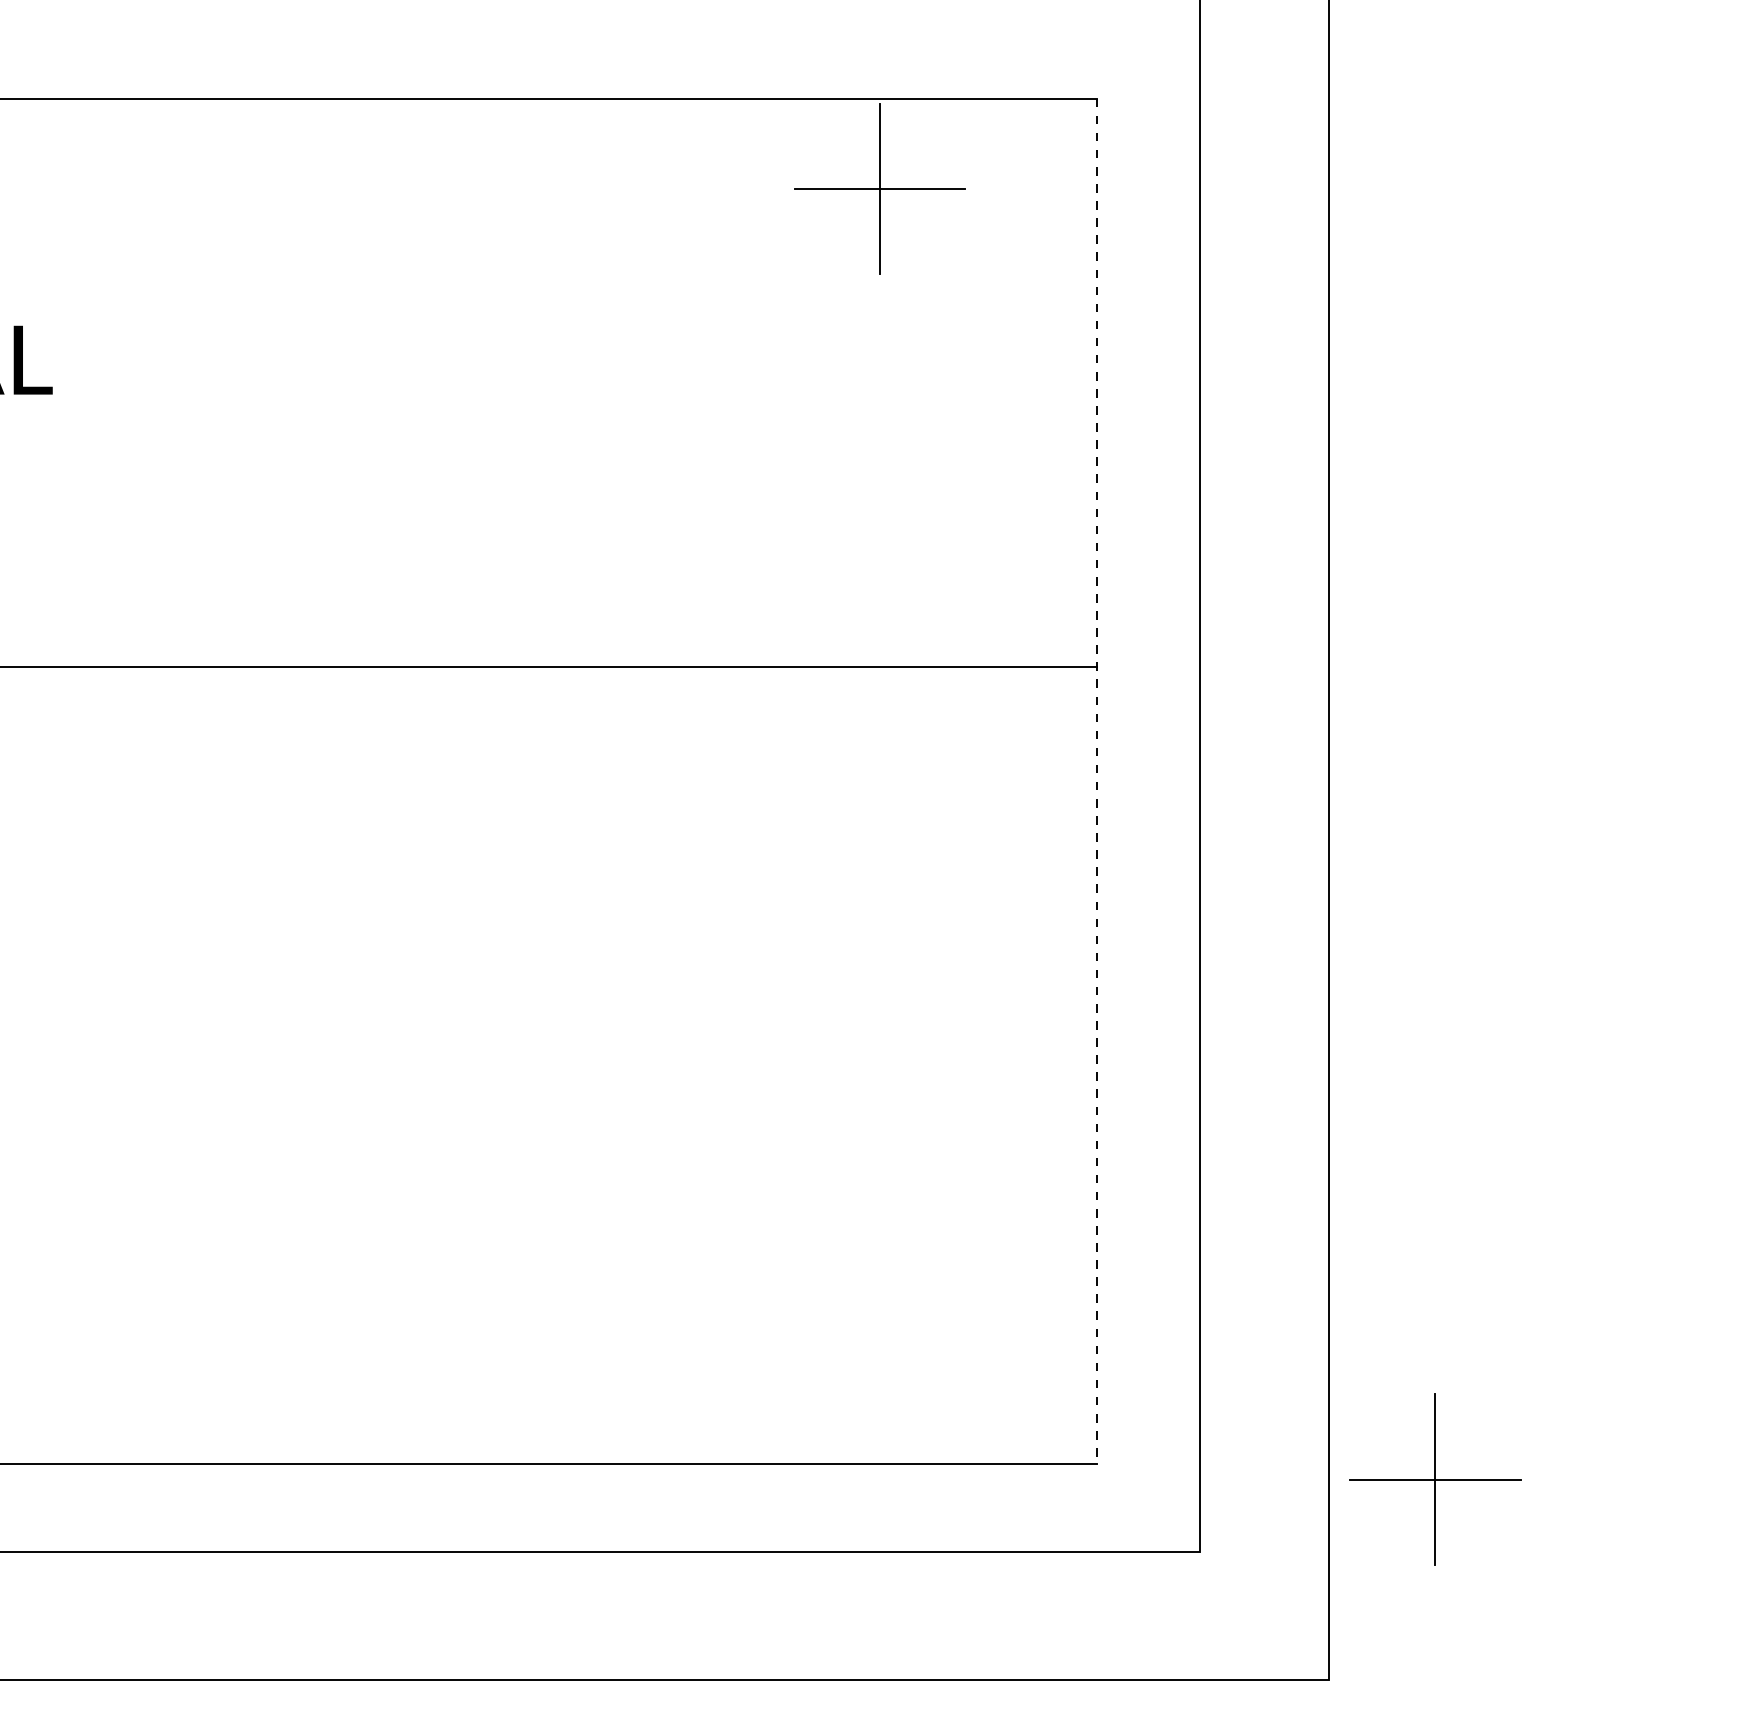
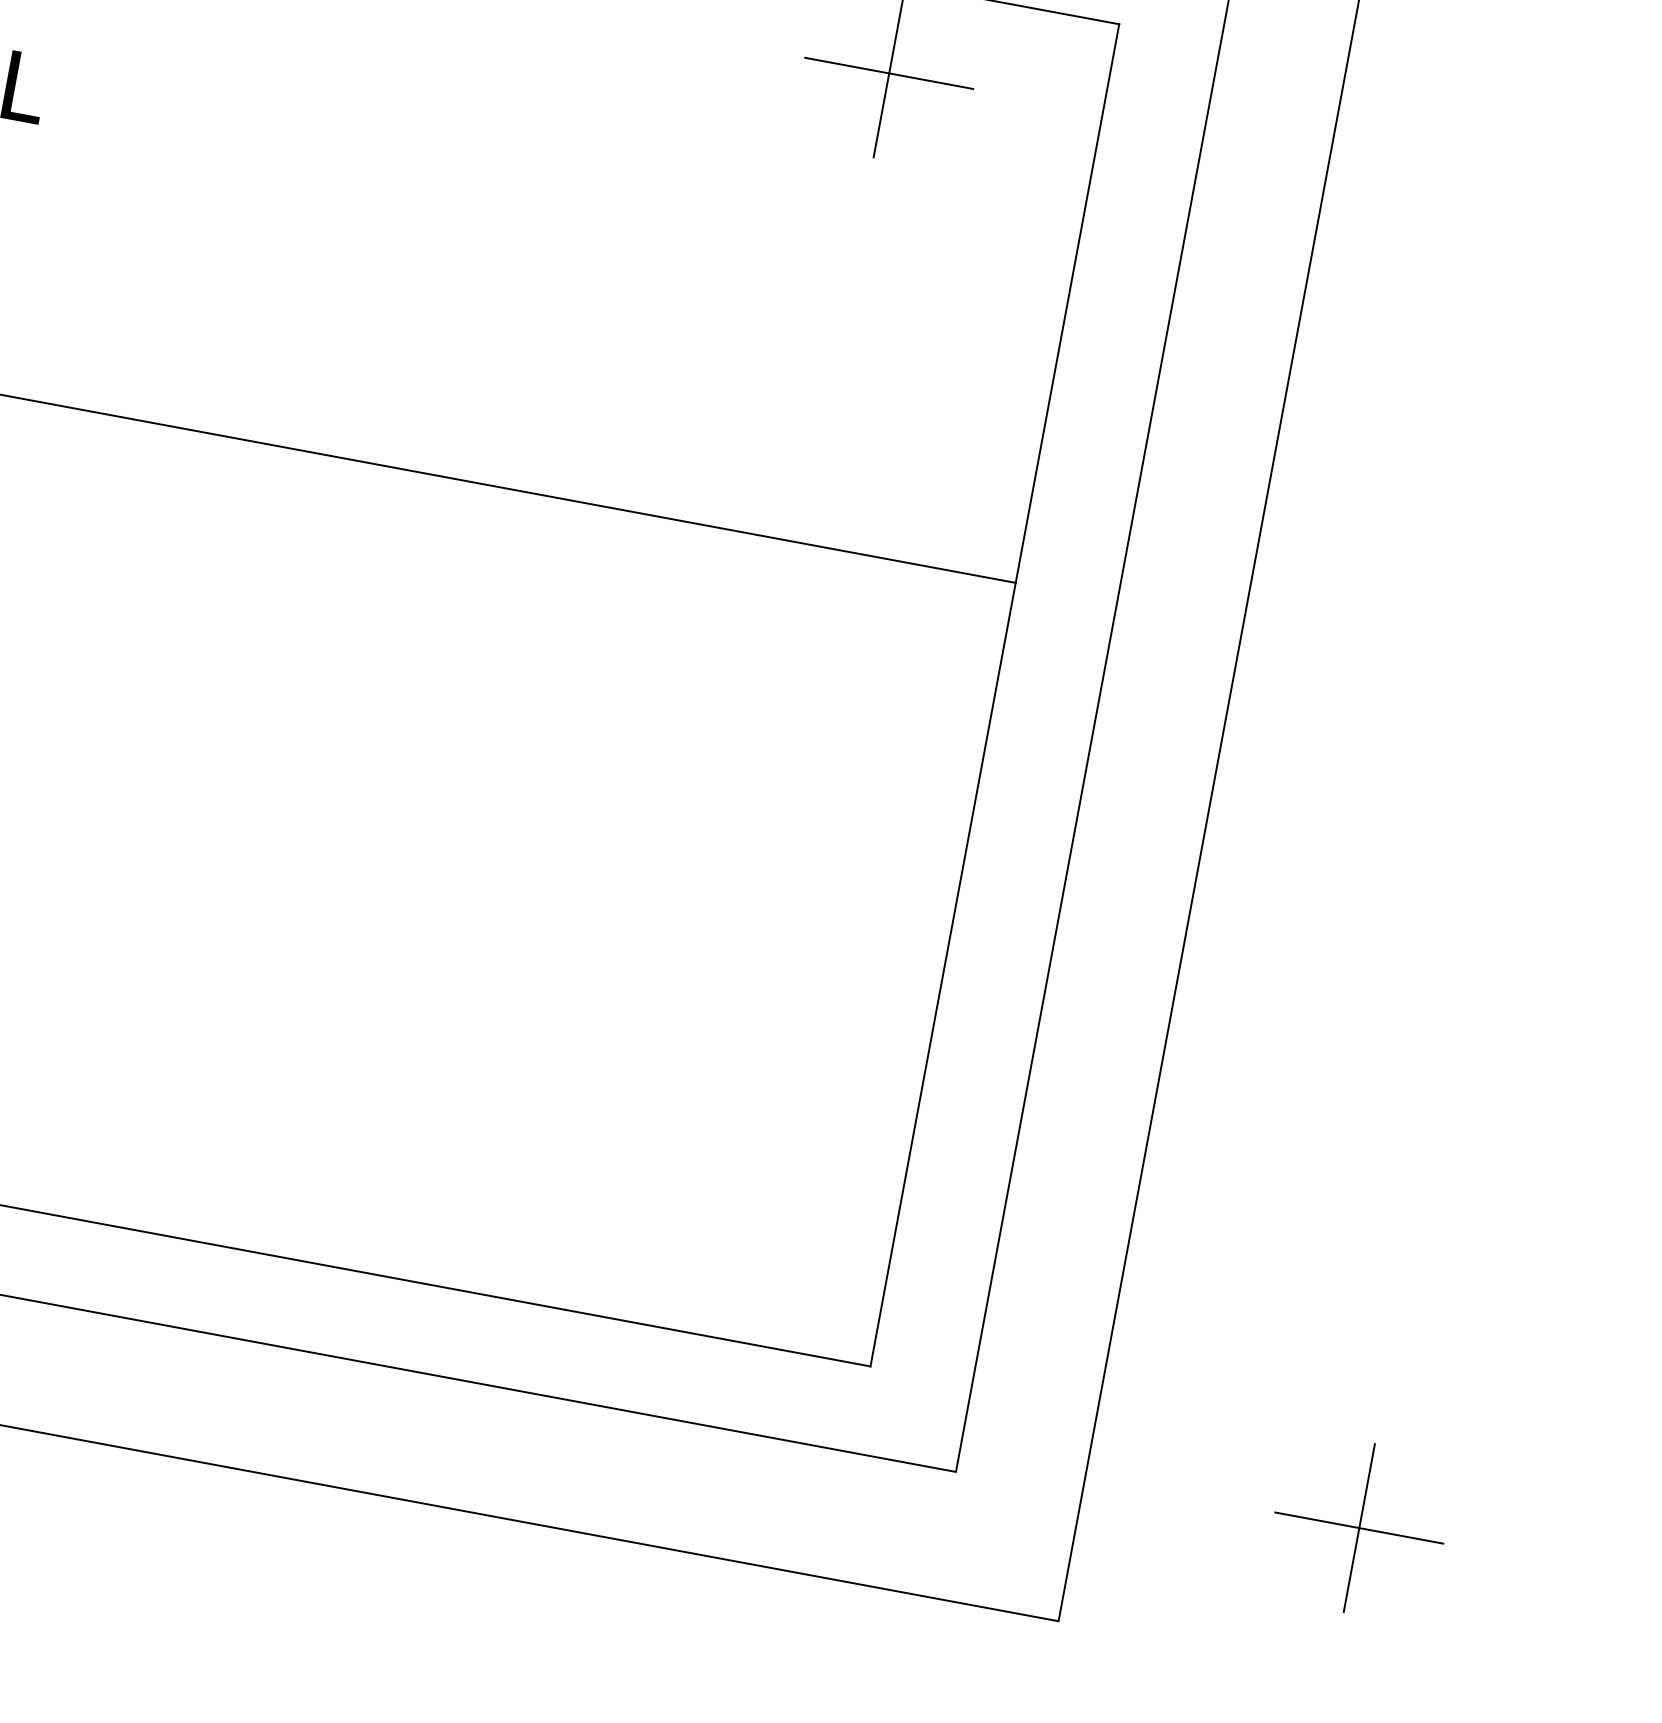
line: (1097, 781) -> (995, 695), dashed -> solid
part: (1435, 1479) -> (1359, 1528), moved

